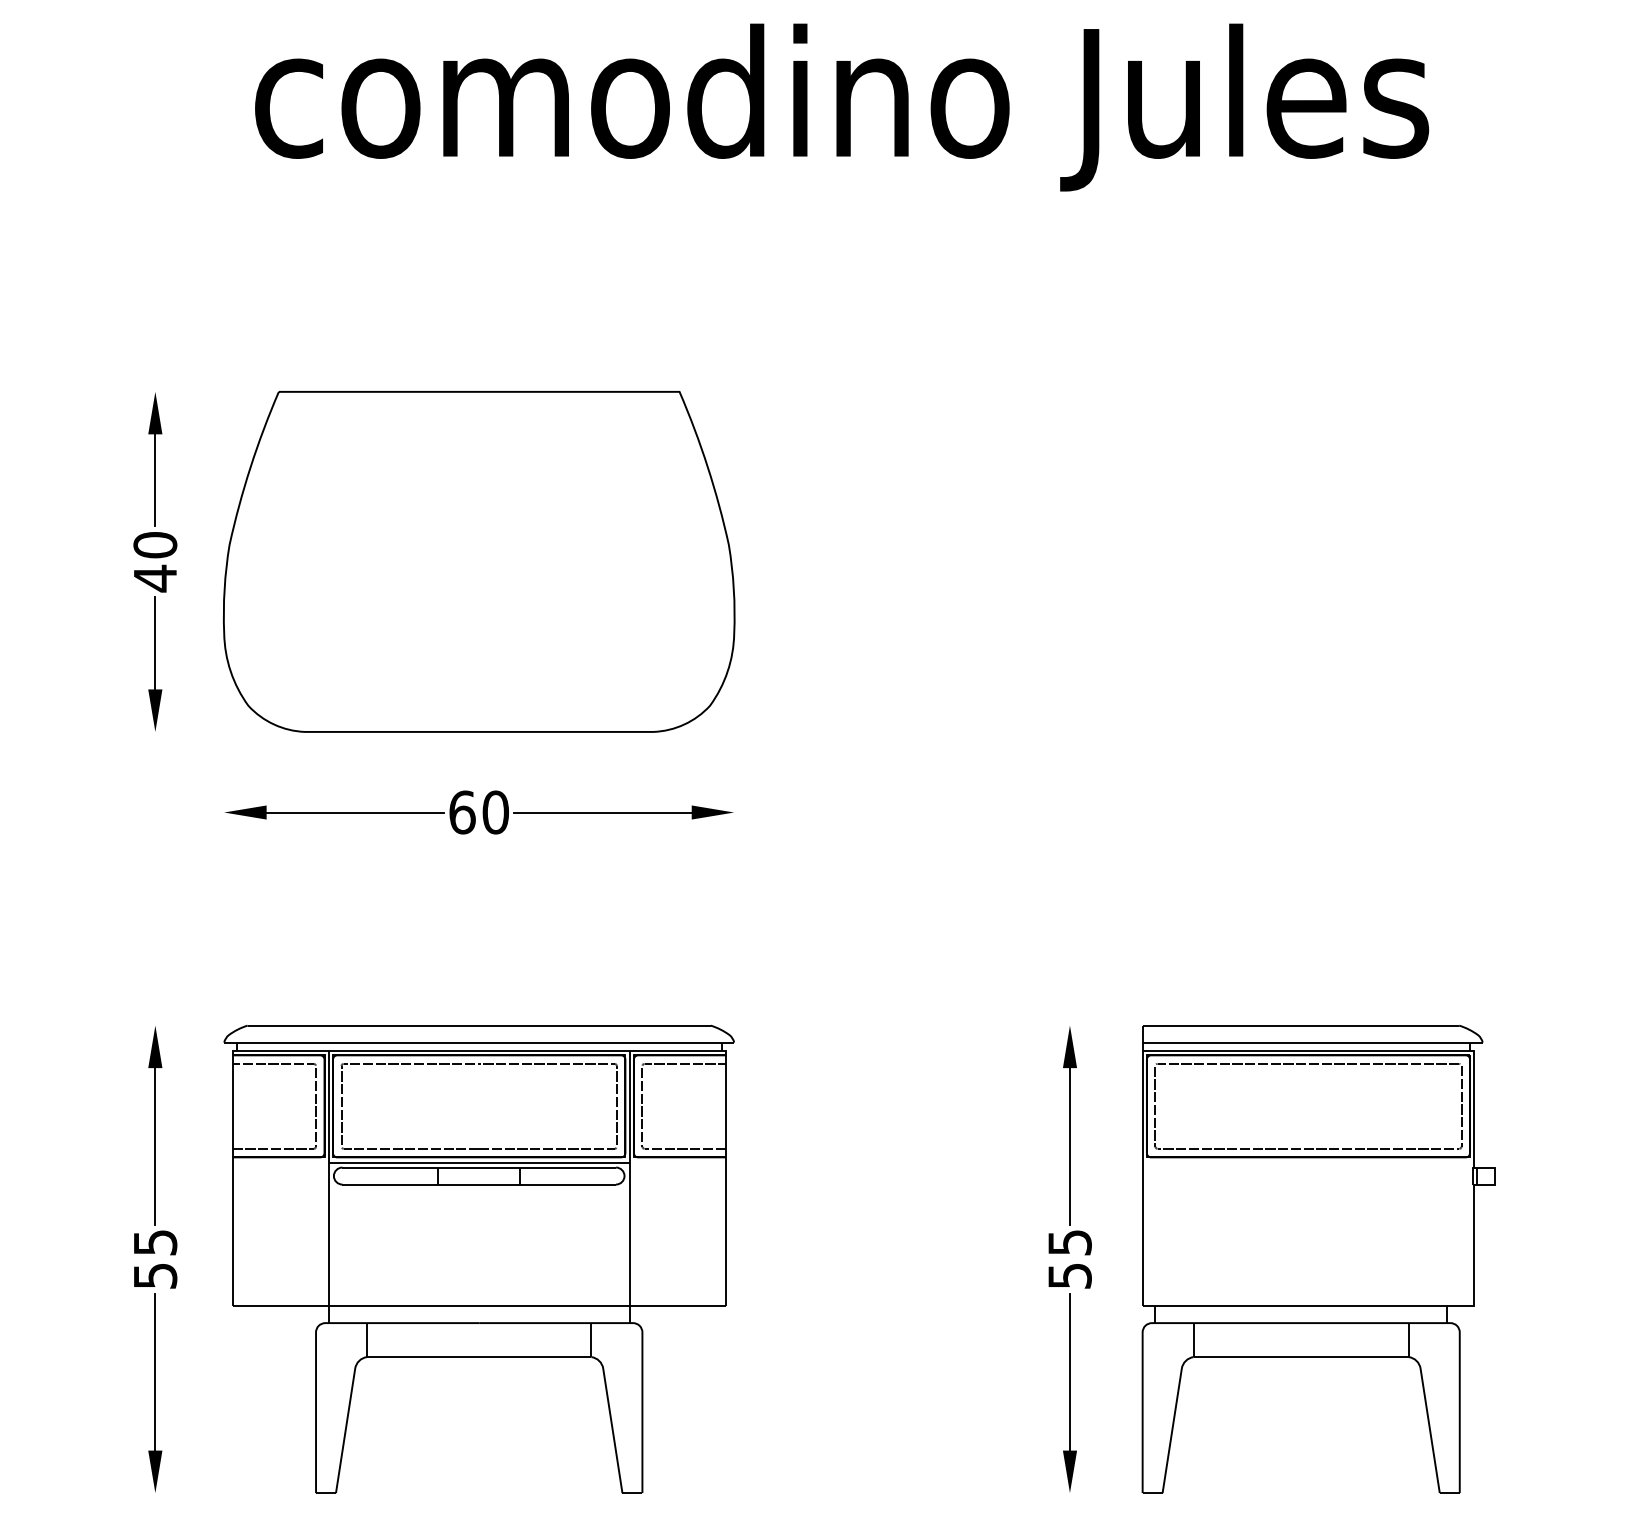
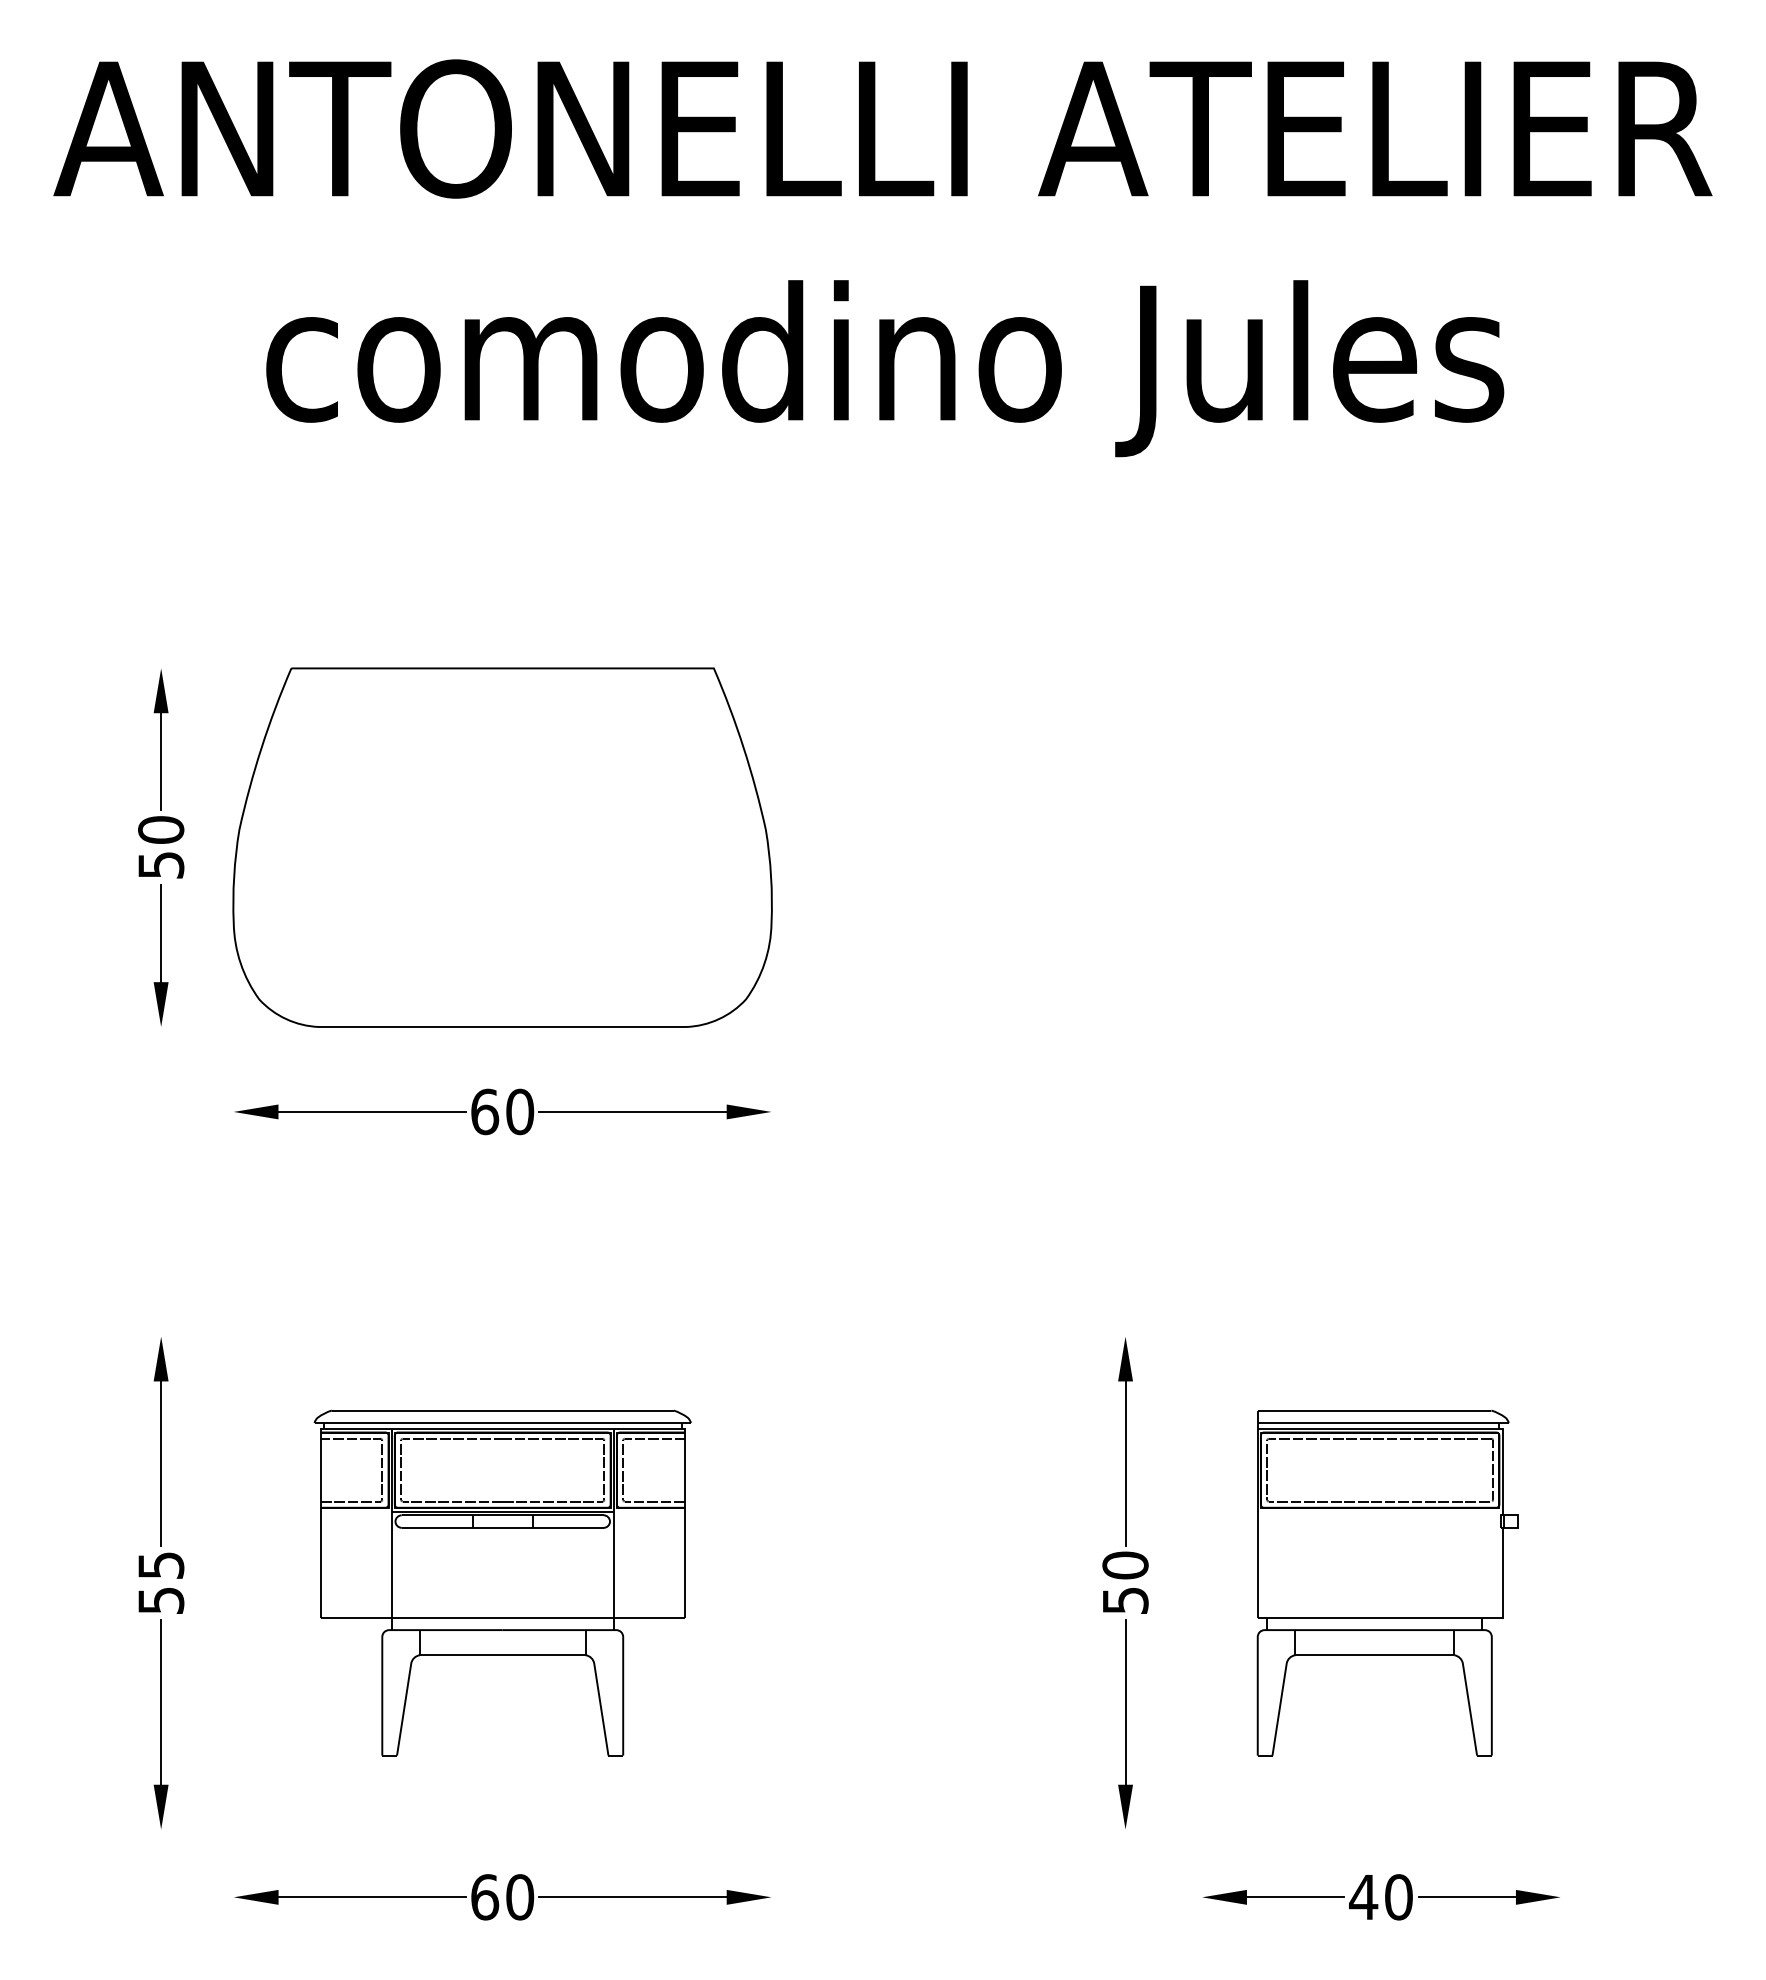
text: (155, 578) -> (161, 865), 40 -> 50
text: (1069, 1242) -> (1125, 1565), 55 -> 50
part: (479, 1258) -> (502, 1582), size x0.7
part: (1318, 1258) -> (1387, 1582), size x0.7

